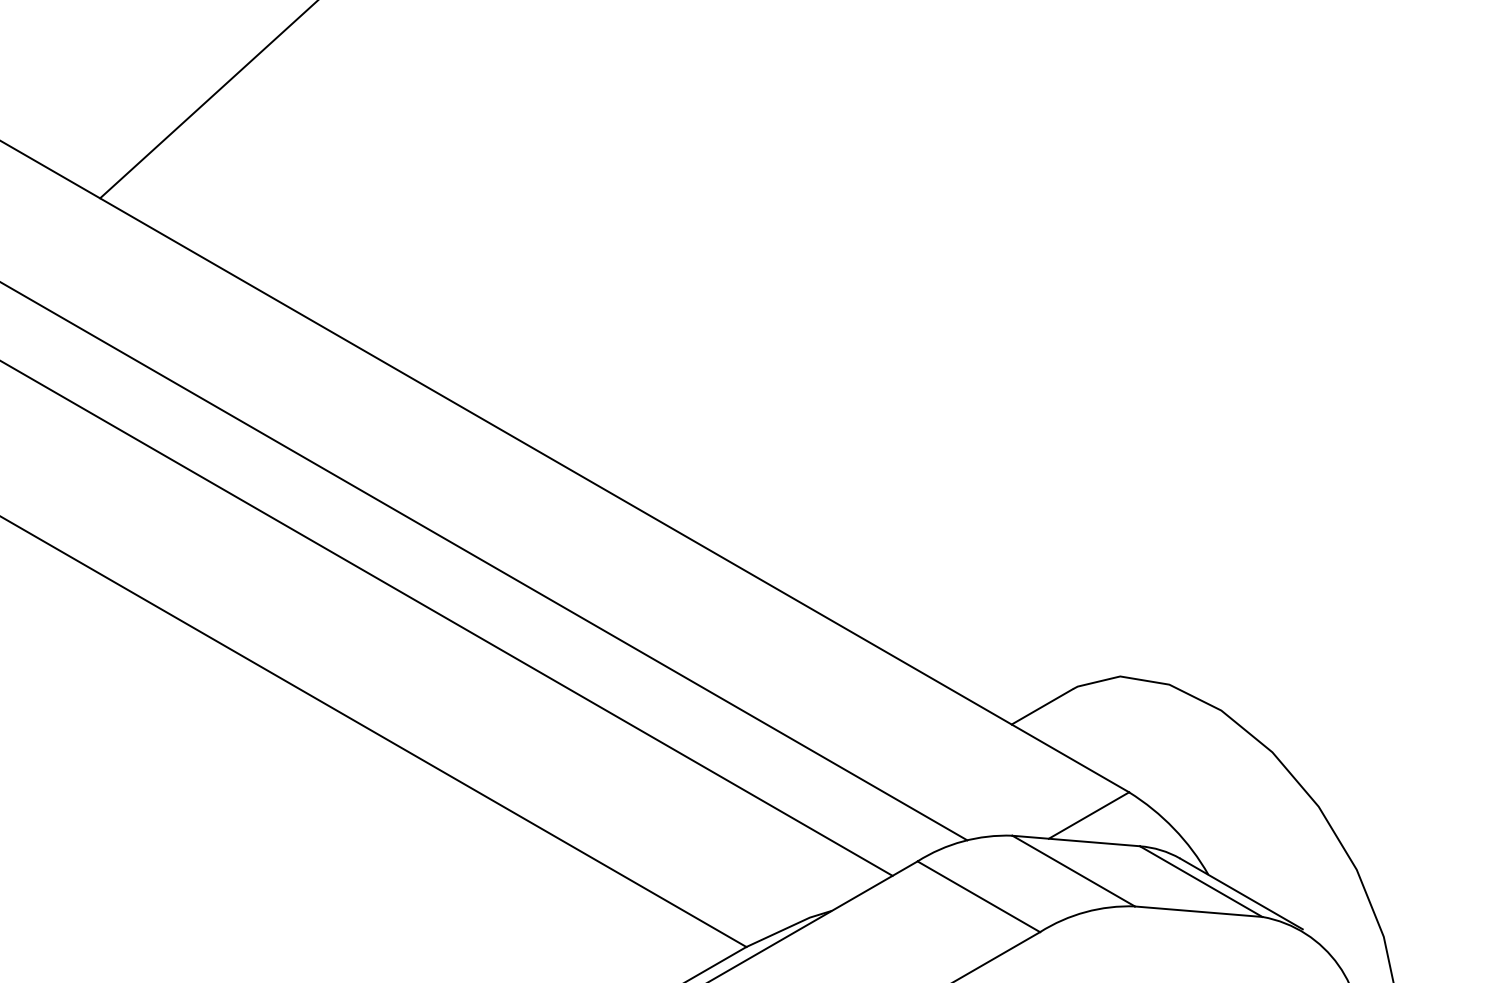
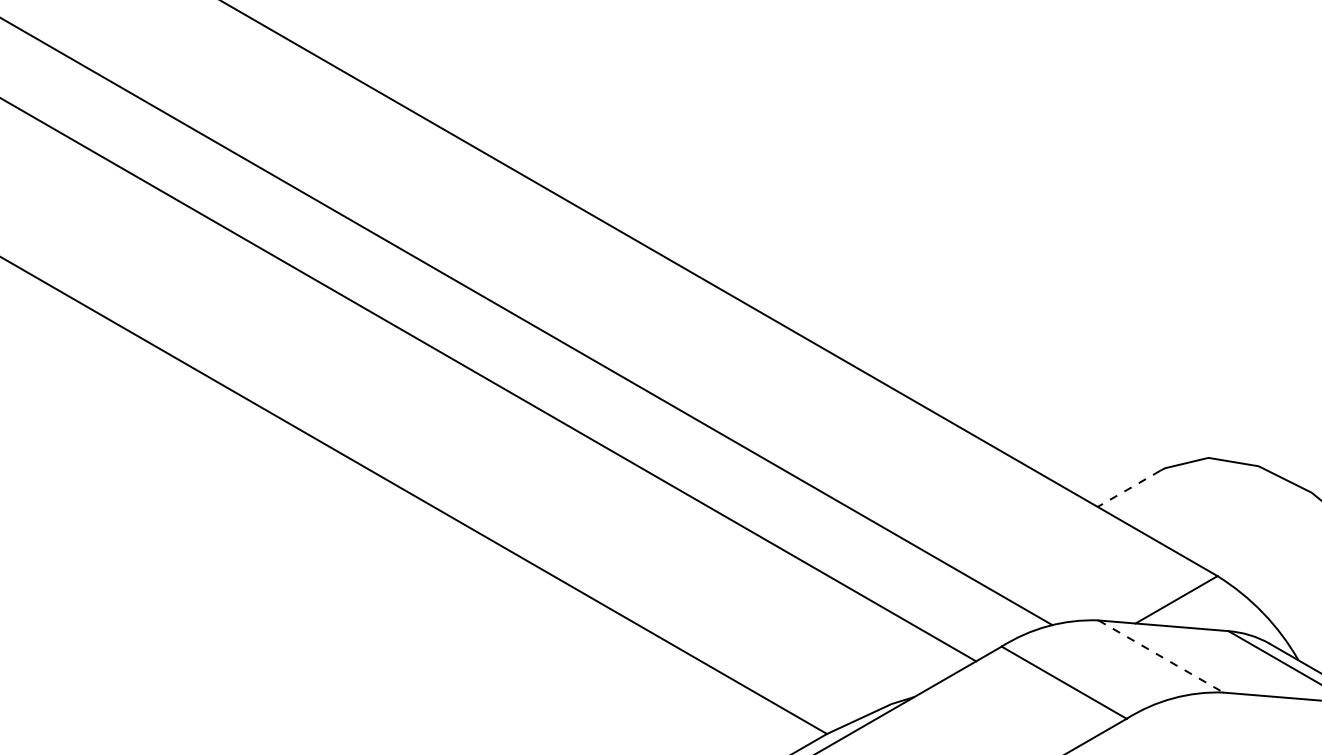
line: (1041, 707) -> (1128, 489), solid -> dashed
line: (1073, 871) -> (1160, 656), solid -> dashed

